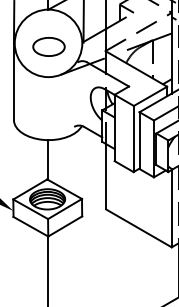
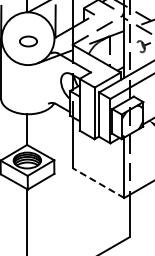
part: (49, 46) -> (28, 41), size x0.7
line: (138, 228) -> (98, 183), solid -> dashed

